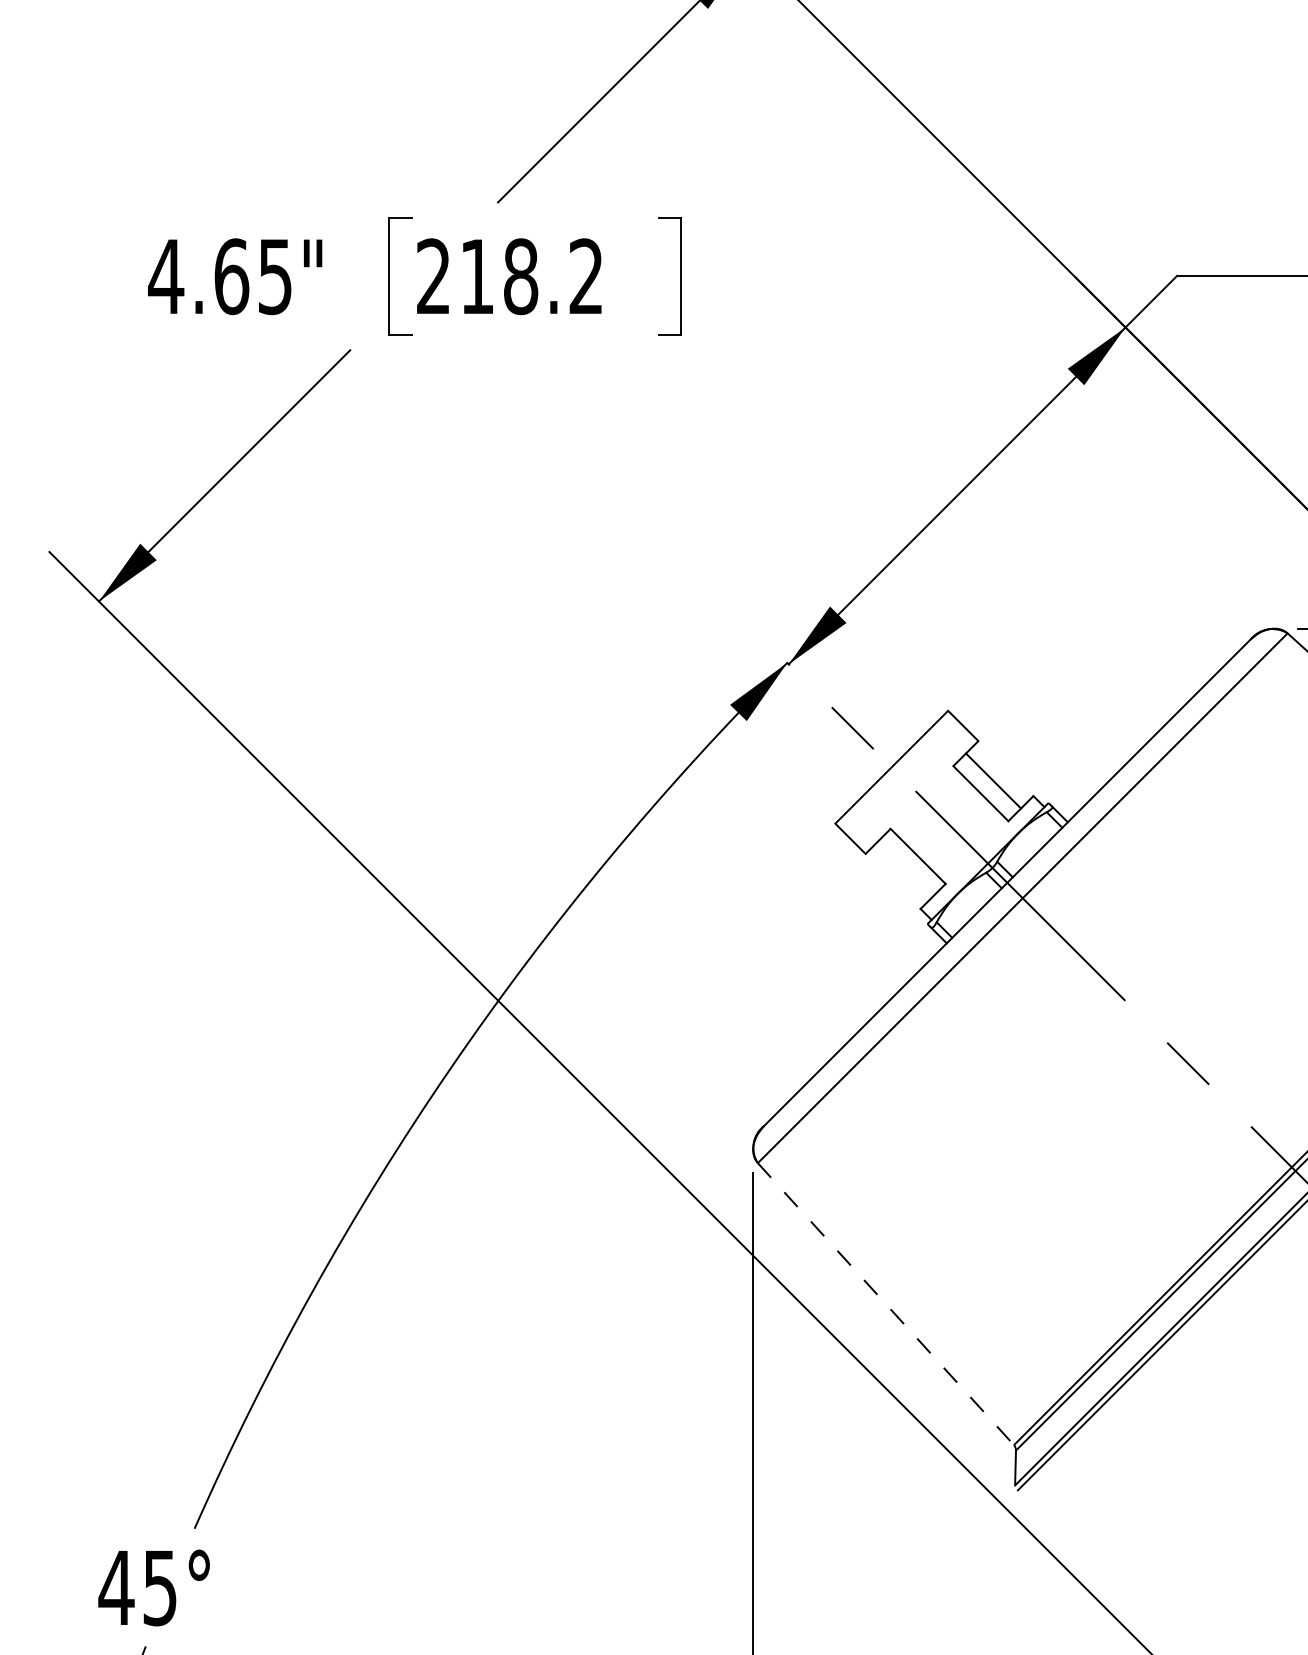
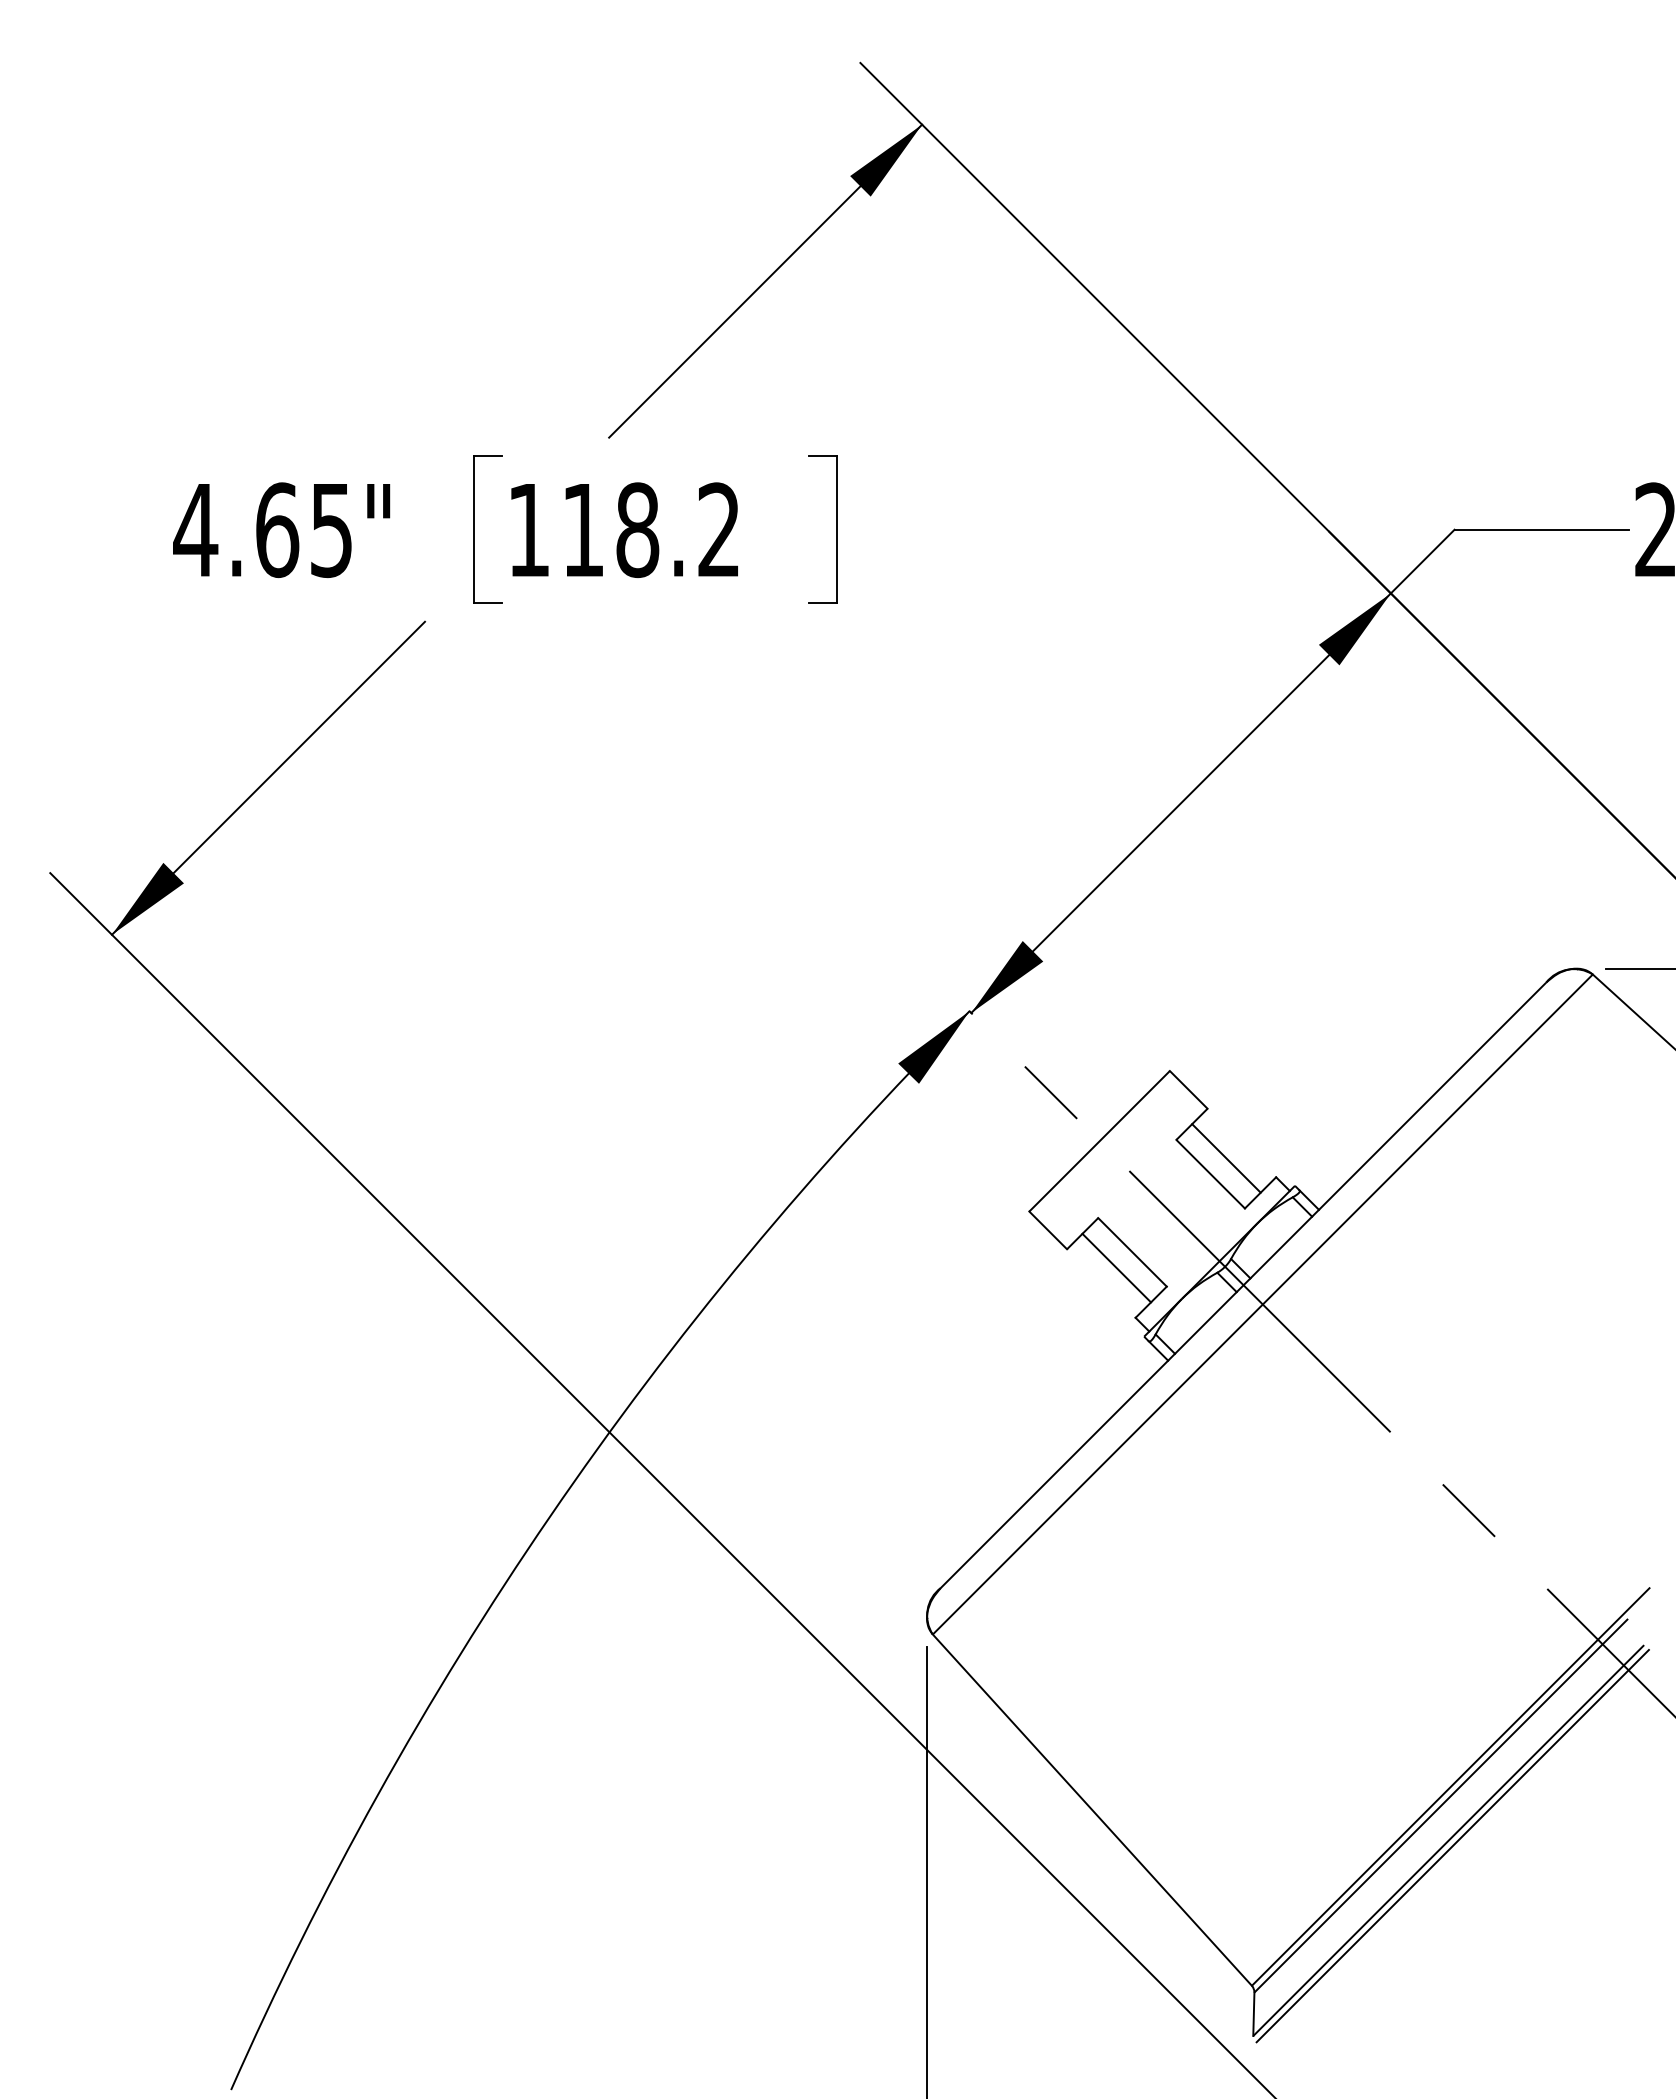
text: (433, 276) -> (528, 529), 218.2 -> 118.2
line: (905, 868) -> (1116, 1267), added
line: (886, 1304) -> (1092, 1810), dashed -> solid

